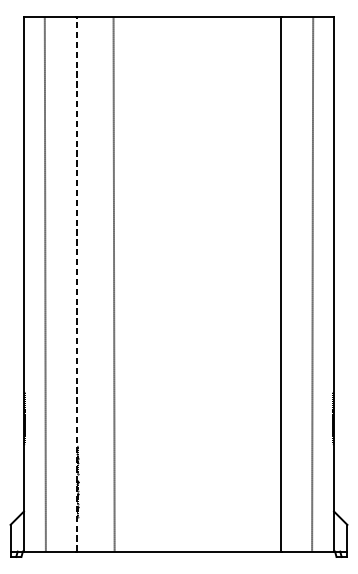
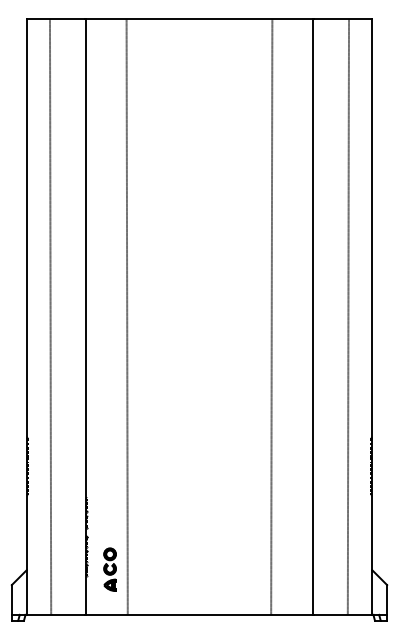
line: (243, 283) -> (271, 316), added
line: (77, 284) -> (86, 317), dashed -> solid
part: (98, 510) -> (109, 569), added

